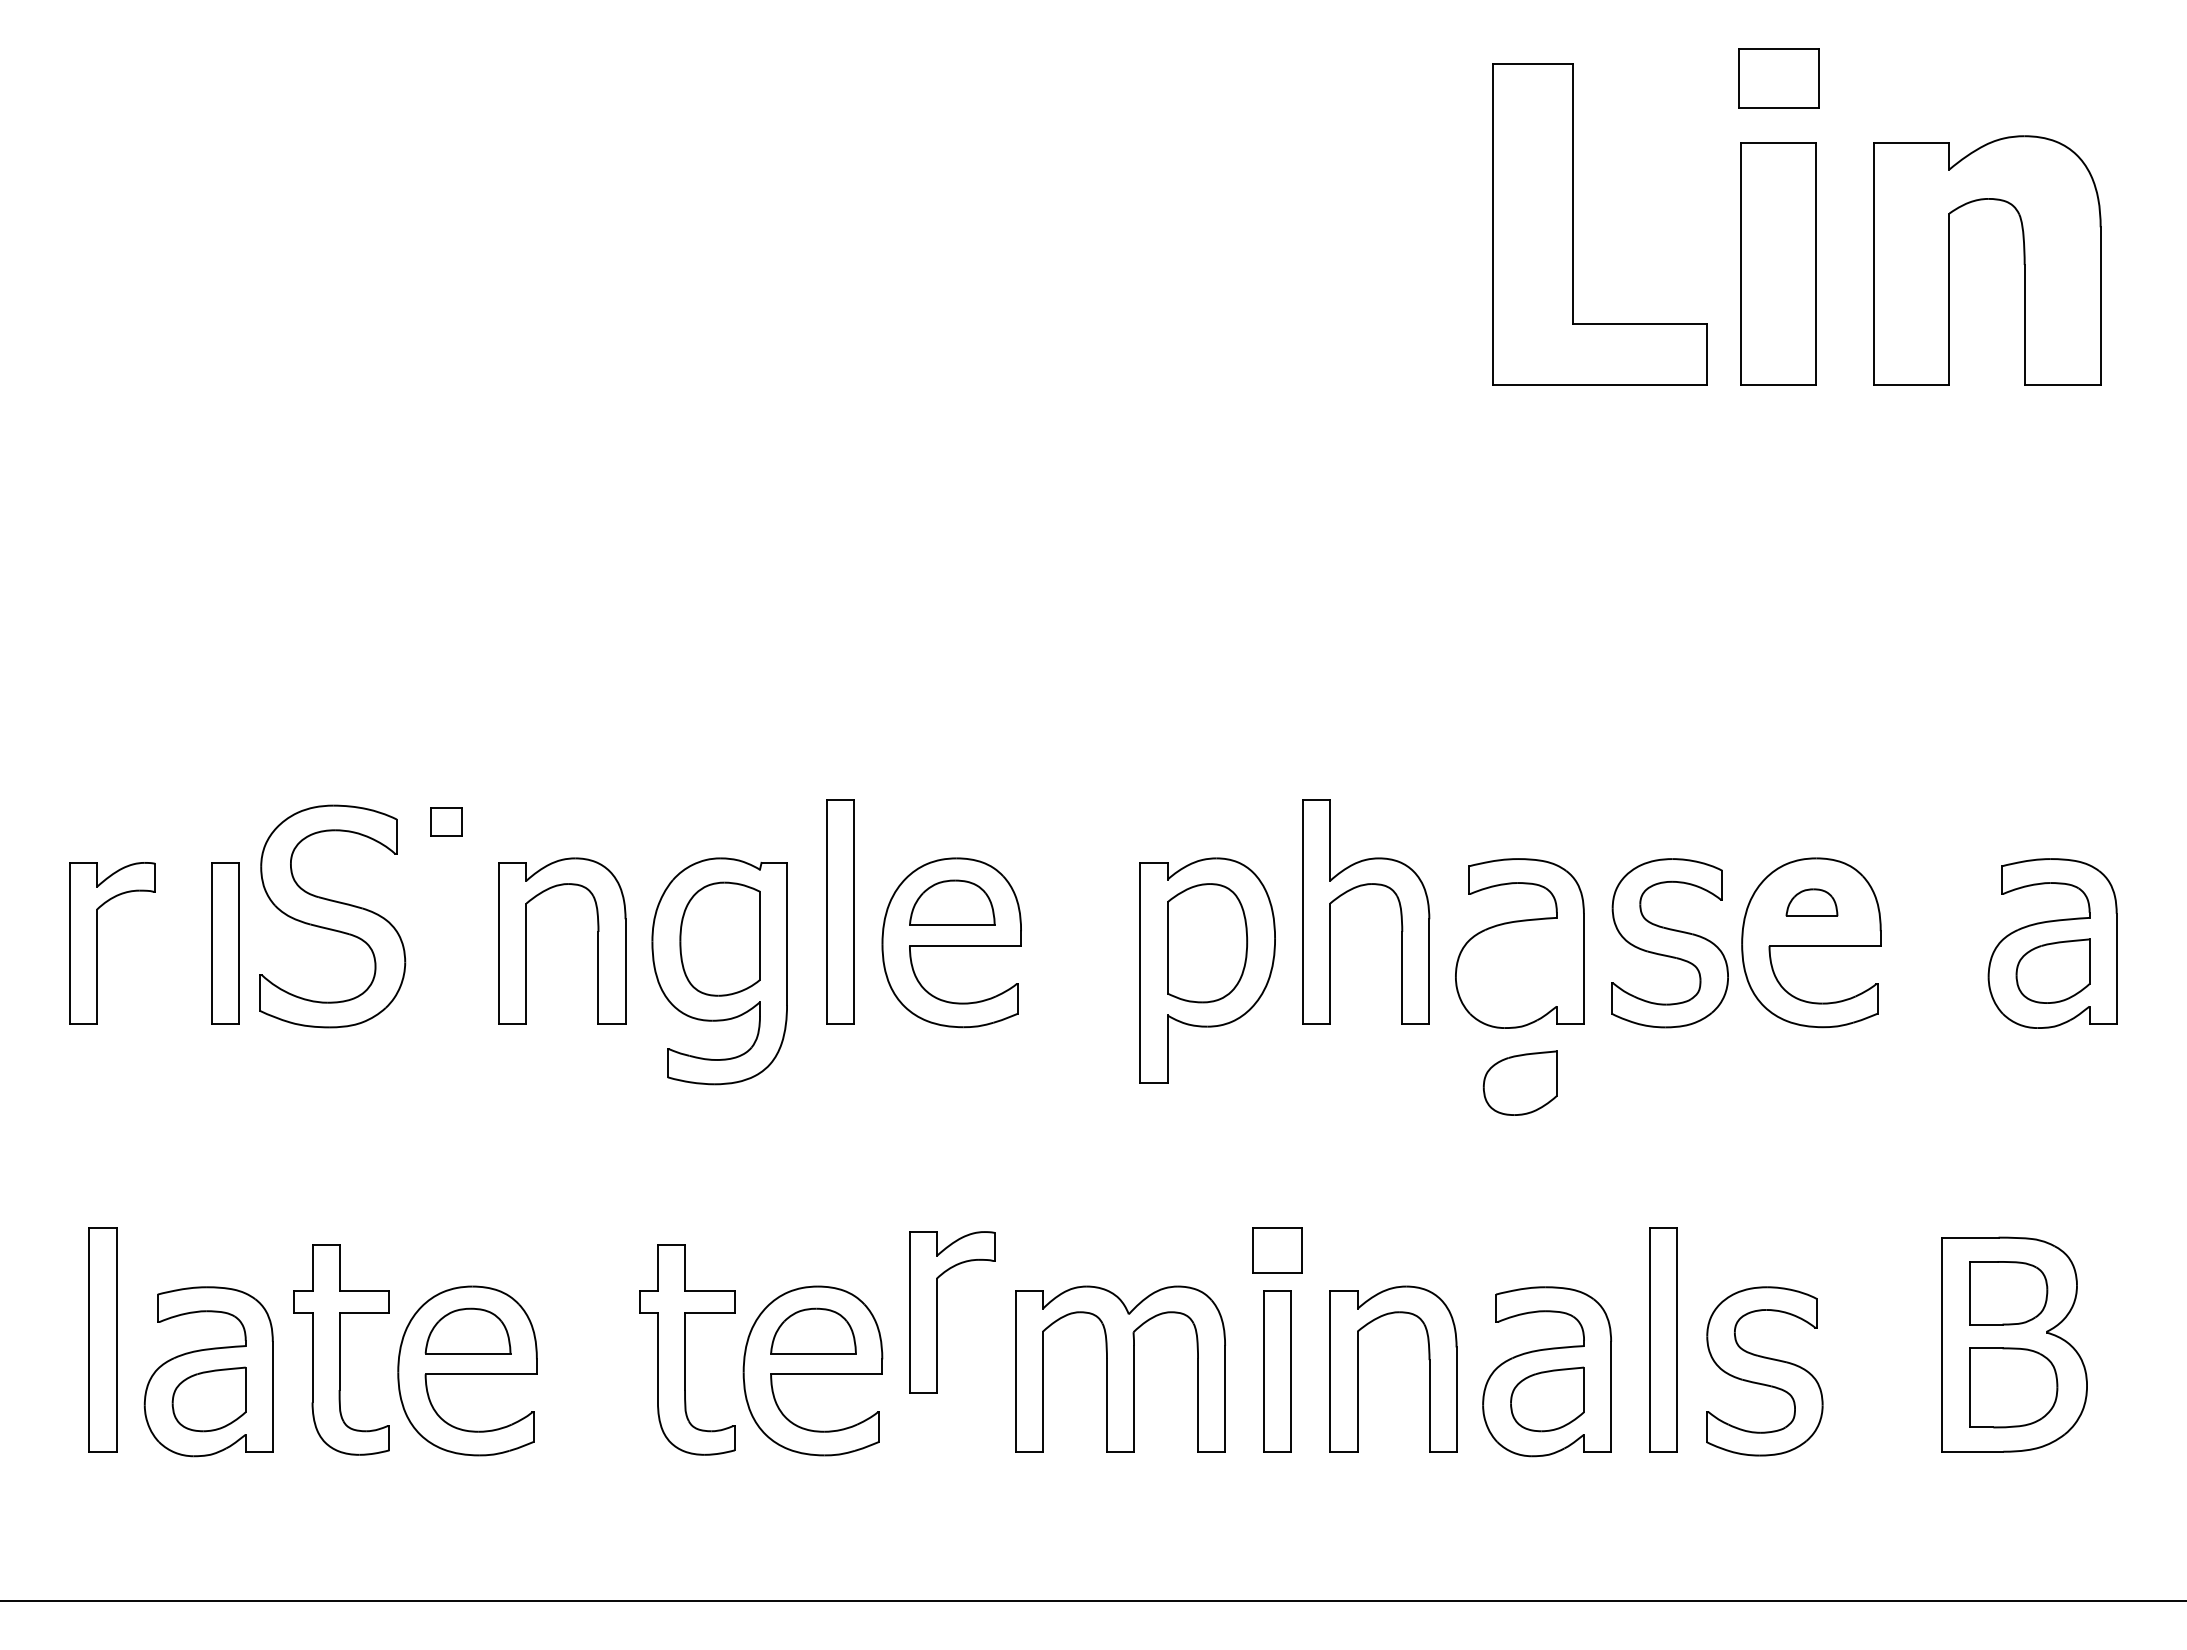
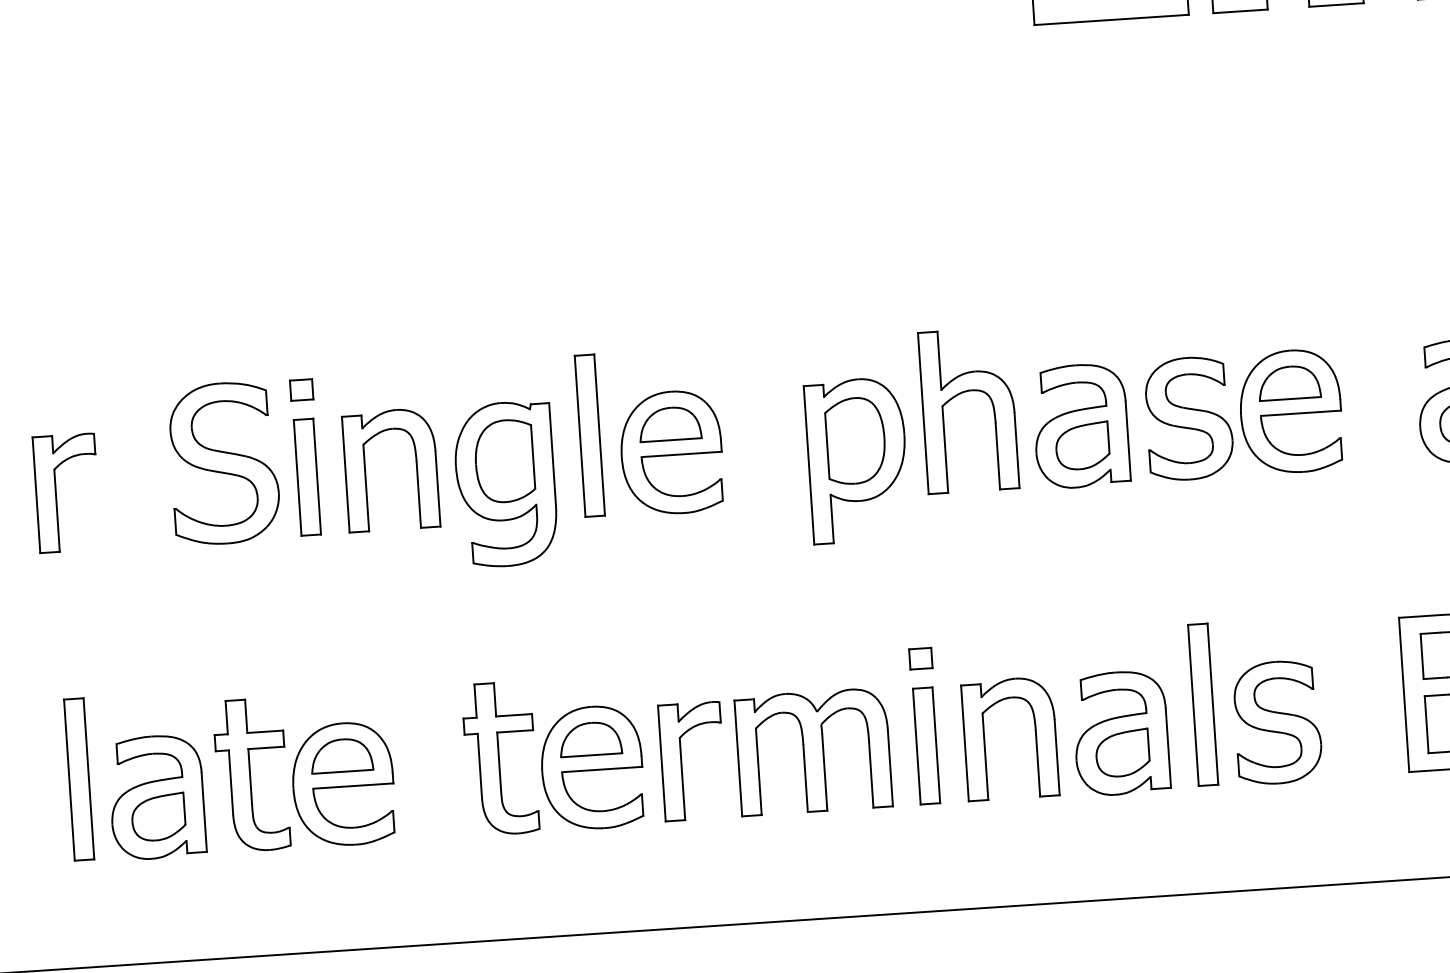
part: (1811, 902) -> (1289, 382), size x1.67
part: (225, 943) -> (307, 477), moved
part: (1519, 1082) -> (1081, 445), moved
part: (1277, 1249) -> (920, 658), size x0.62
part: (937, 1312) -> (681, 762), moved

